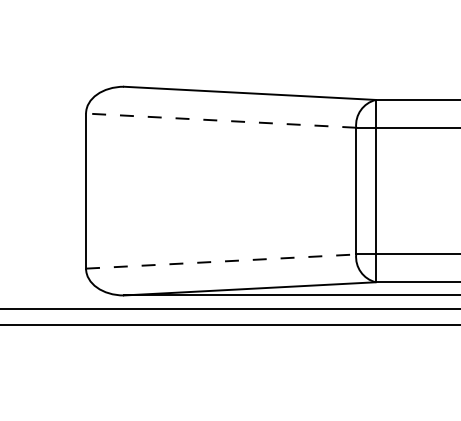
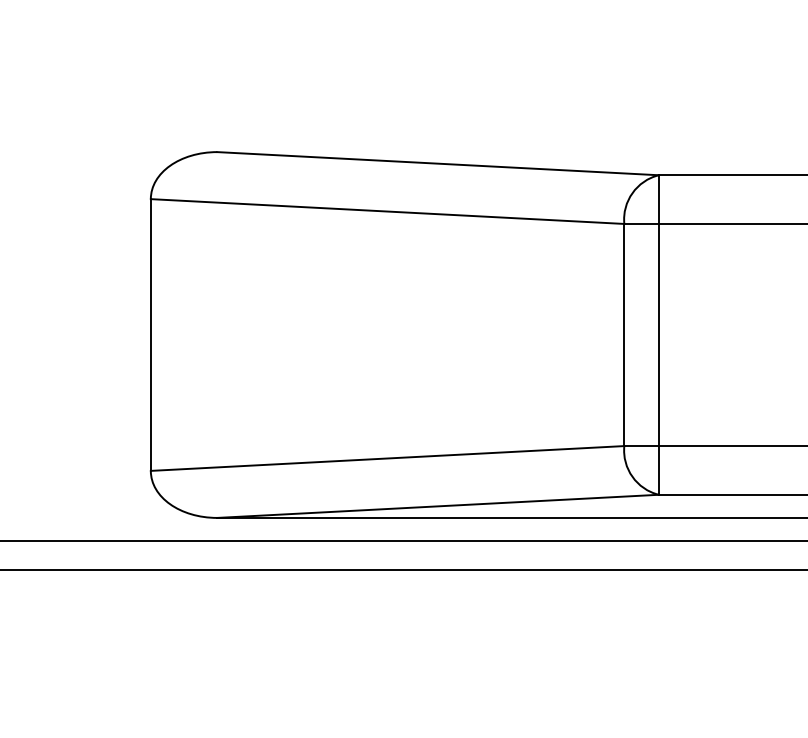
line: (220, 120) -> (386, 211), dashed -> solid
line: (221, 261) -> (388, 458), dashed -> solid

